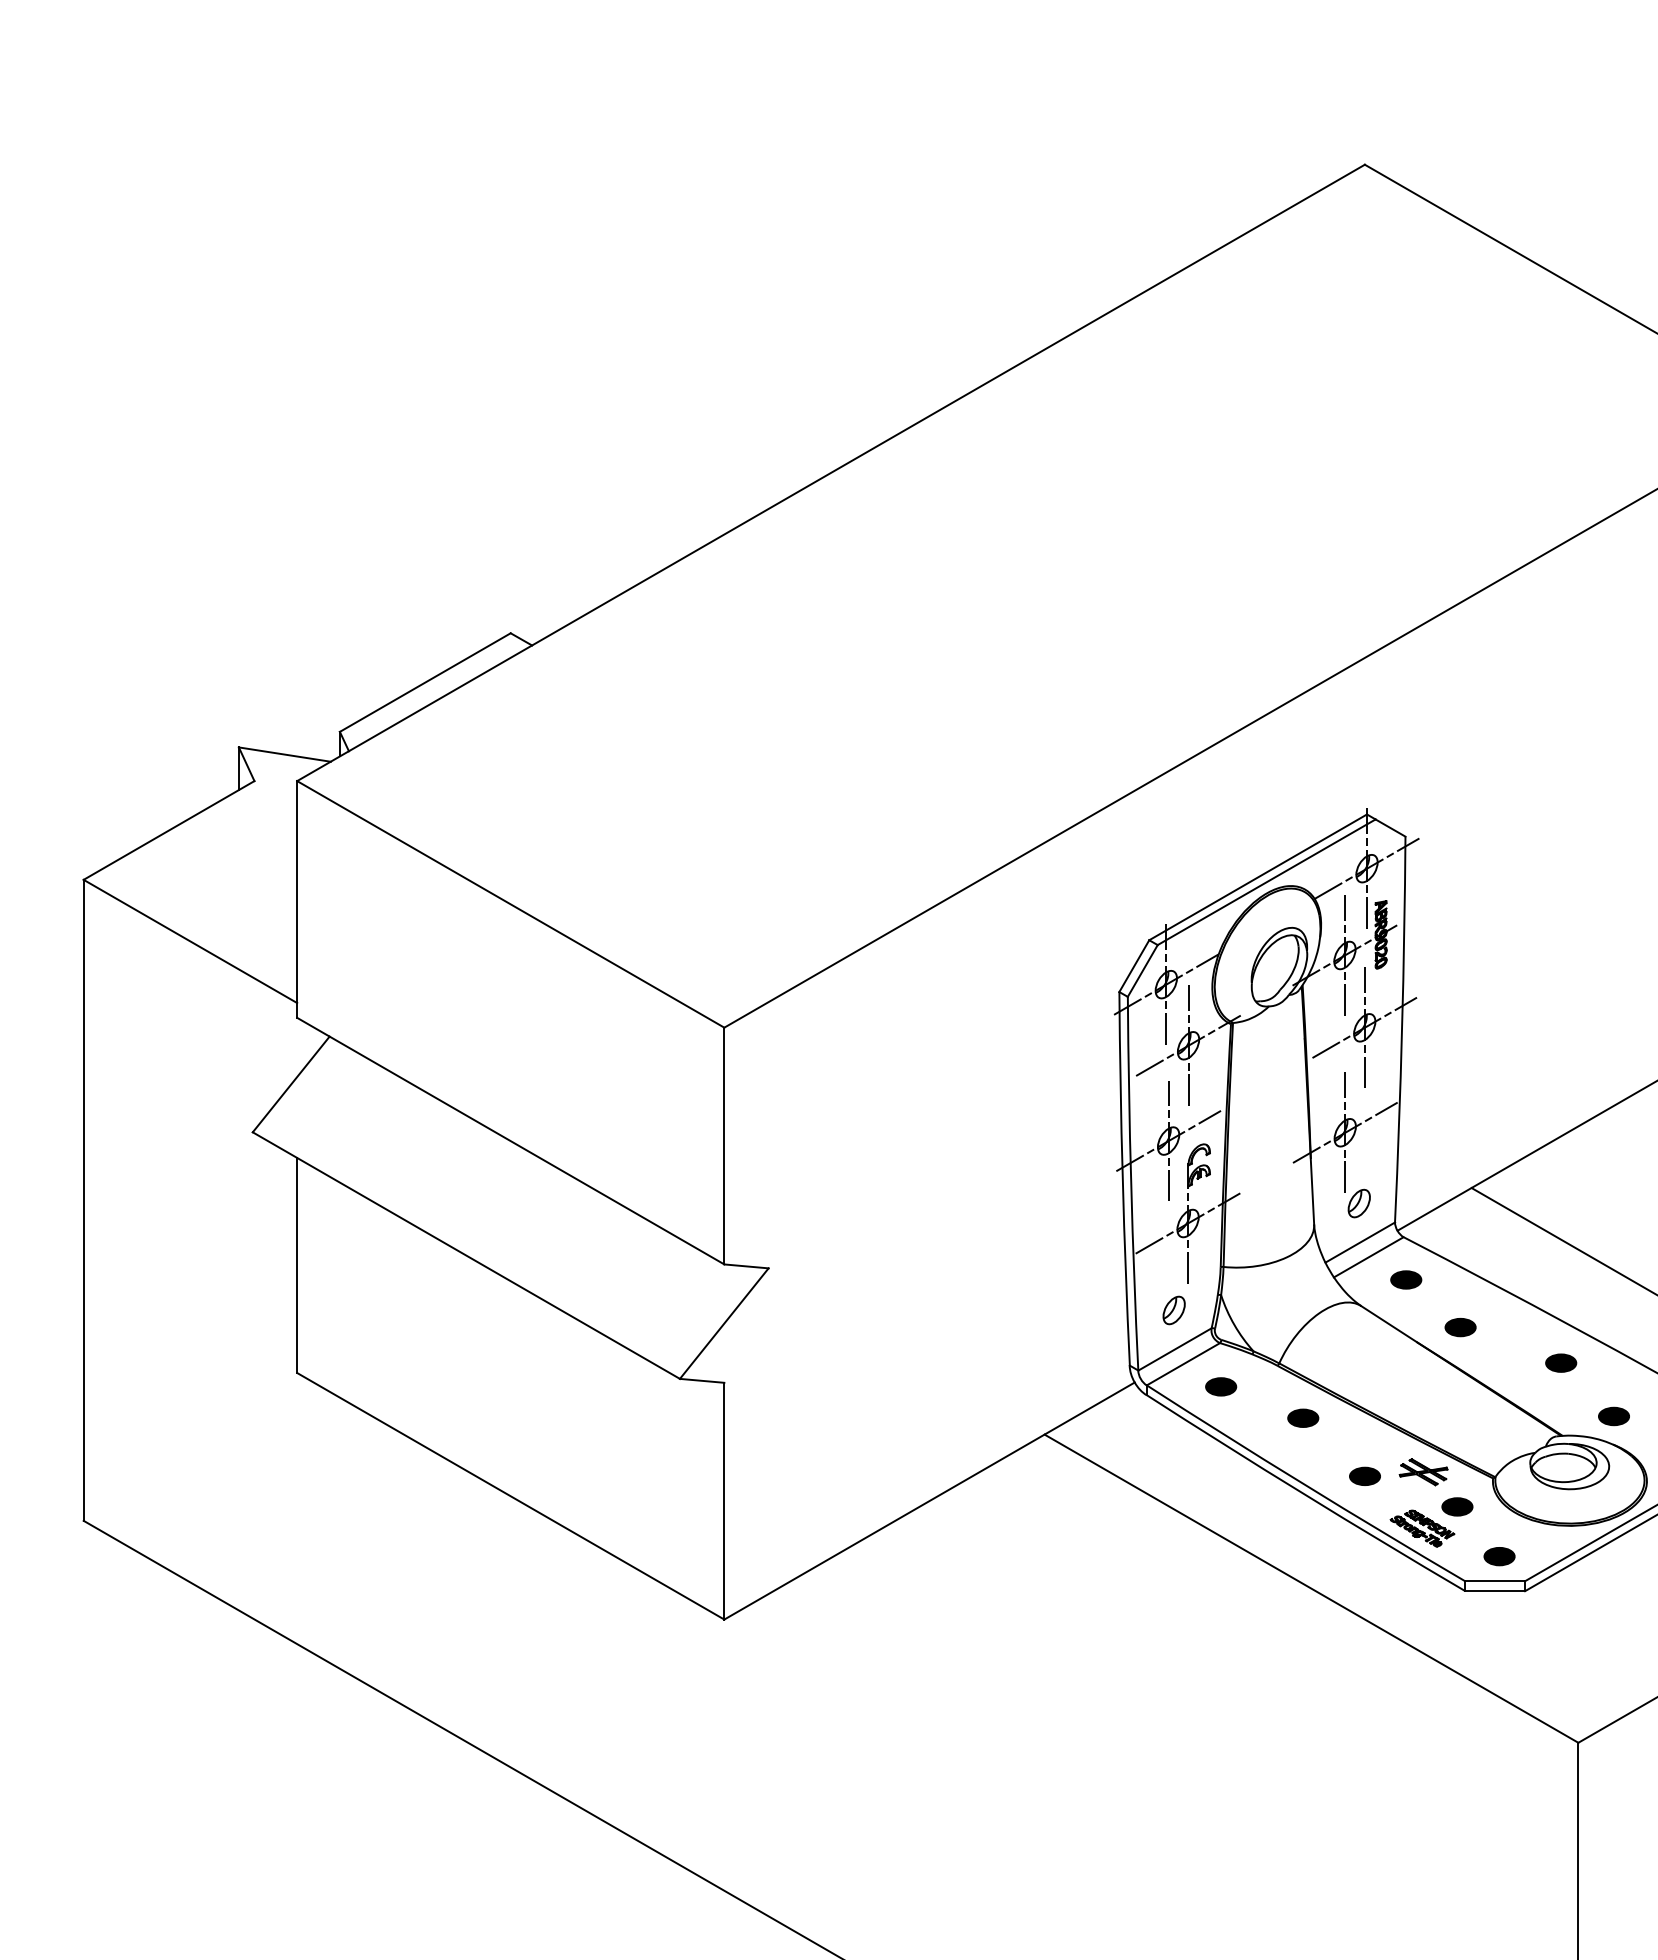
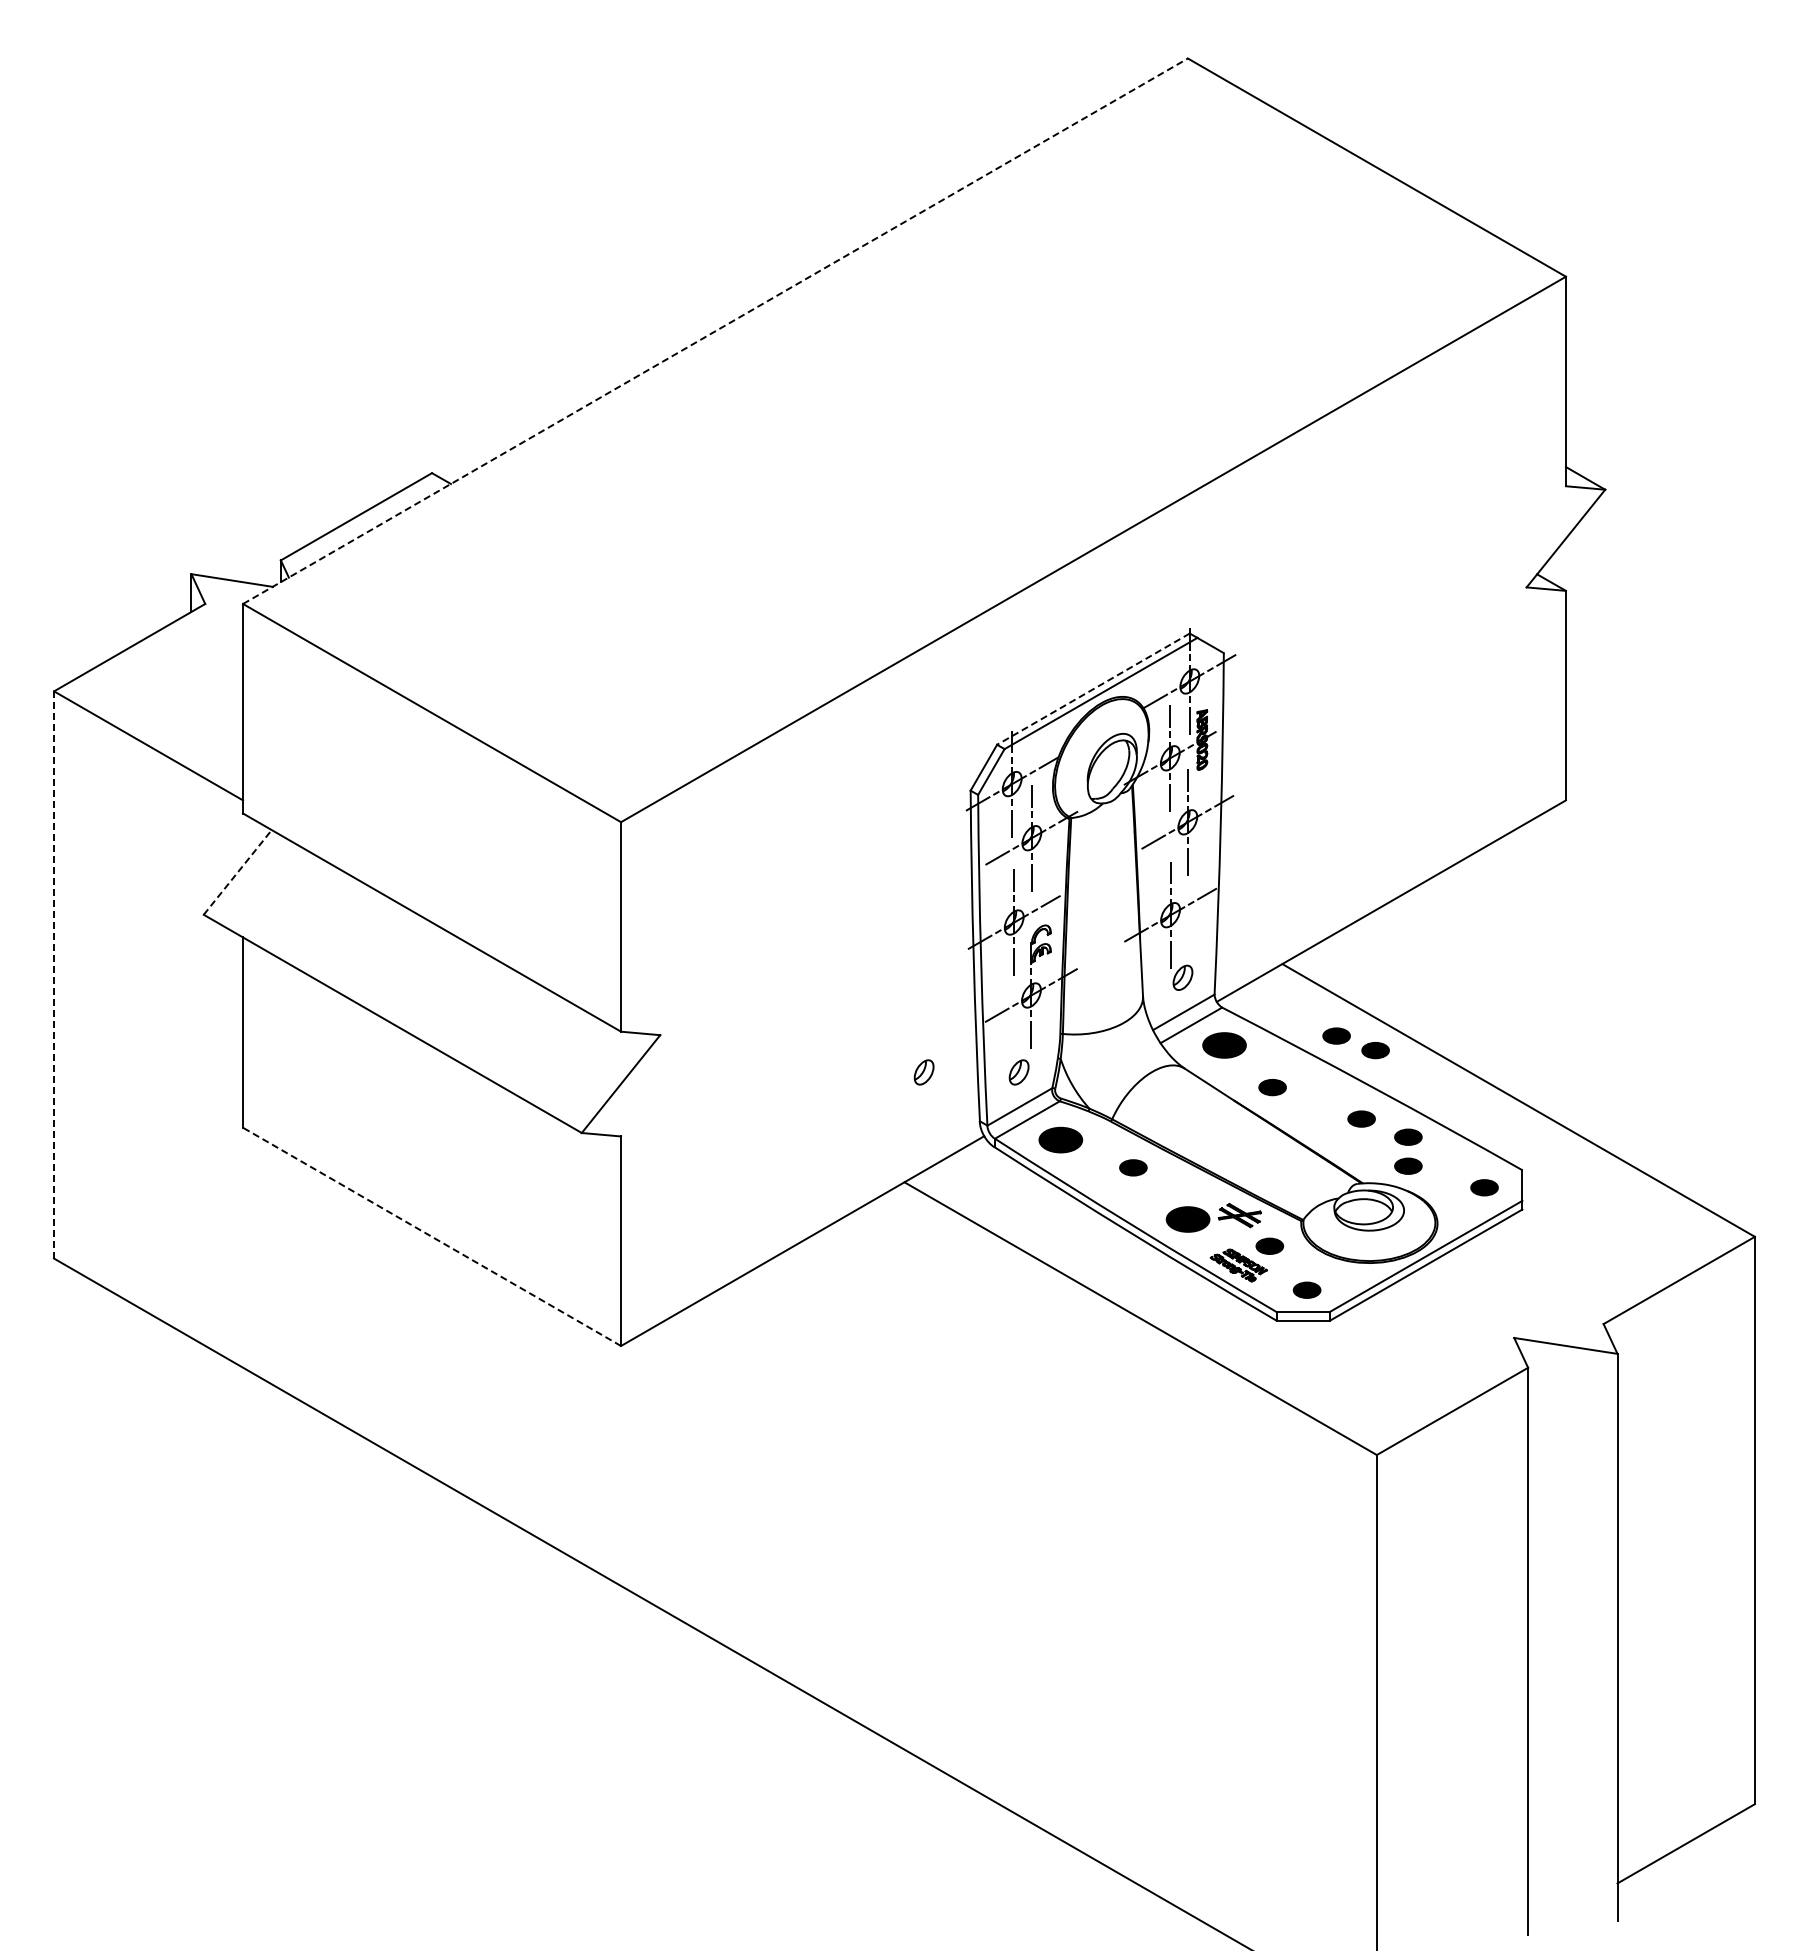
line: (831, 473) -> (715, 331), solid -> dashed
line: (1258, 877) -> (1093, 689), solid -> dashed
line: (292, 1084) -> (238, 872), solid -> dashed
line: (84, 1199) -> (54, 974), solid -> dashed
part: (1532, 1268) -> (1336, 1035), added
part: (1406, 1280) -> (1224, 1045), size x1.6
part: (1576, 1285) -> (1375, 1050), added
part: (1066, 1310) -> (923, 1072), added
part: (1614, 1382) -> (1408, 1136), added
part: (1220, 1386) -> (1060, 1139), size x1.6
part: (1364, 1475) -> (1187, 1218), size x1.6
line: (510, 1495) -> (431, 1236), solid -> dashed

